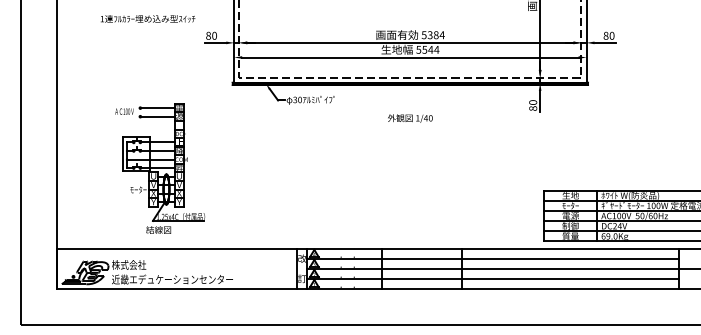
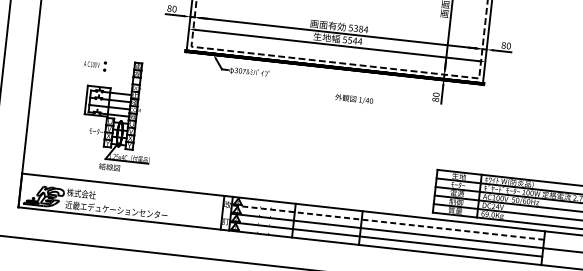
line: (158, 108) -> (120, 65), removed
line: (158, 116) -> (119, 71), removed
text: (410, 118) -> (354, 99), moved
line: (493, 258) -> (388, 222), solid -> dashed

